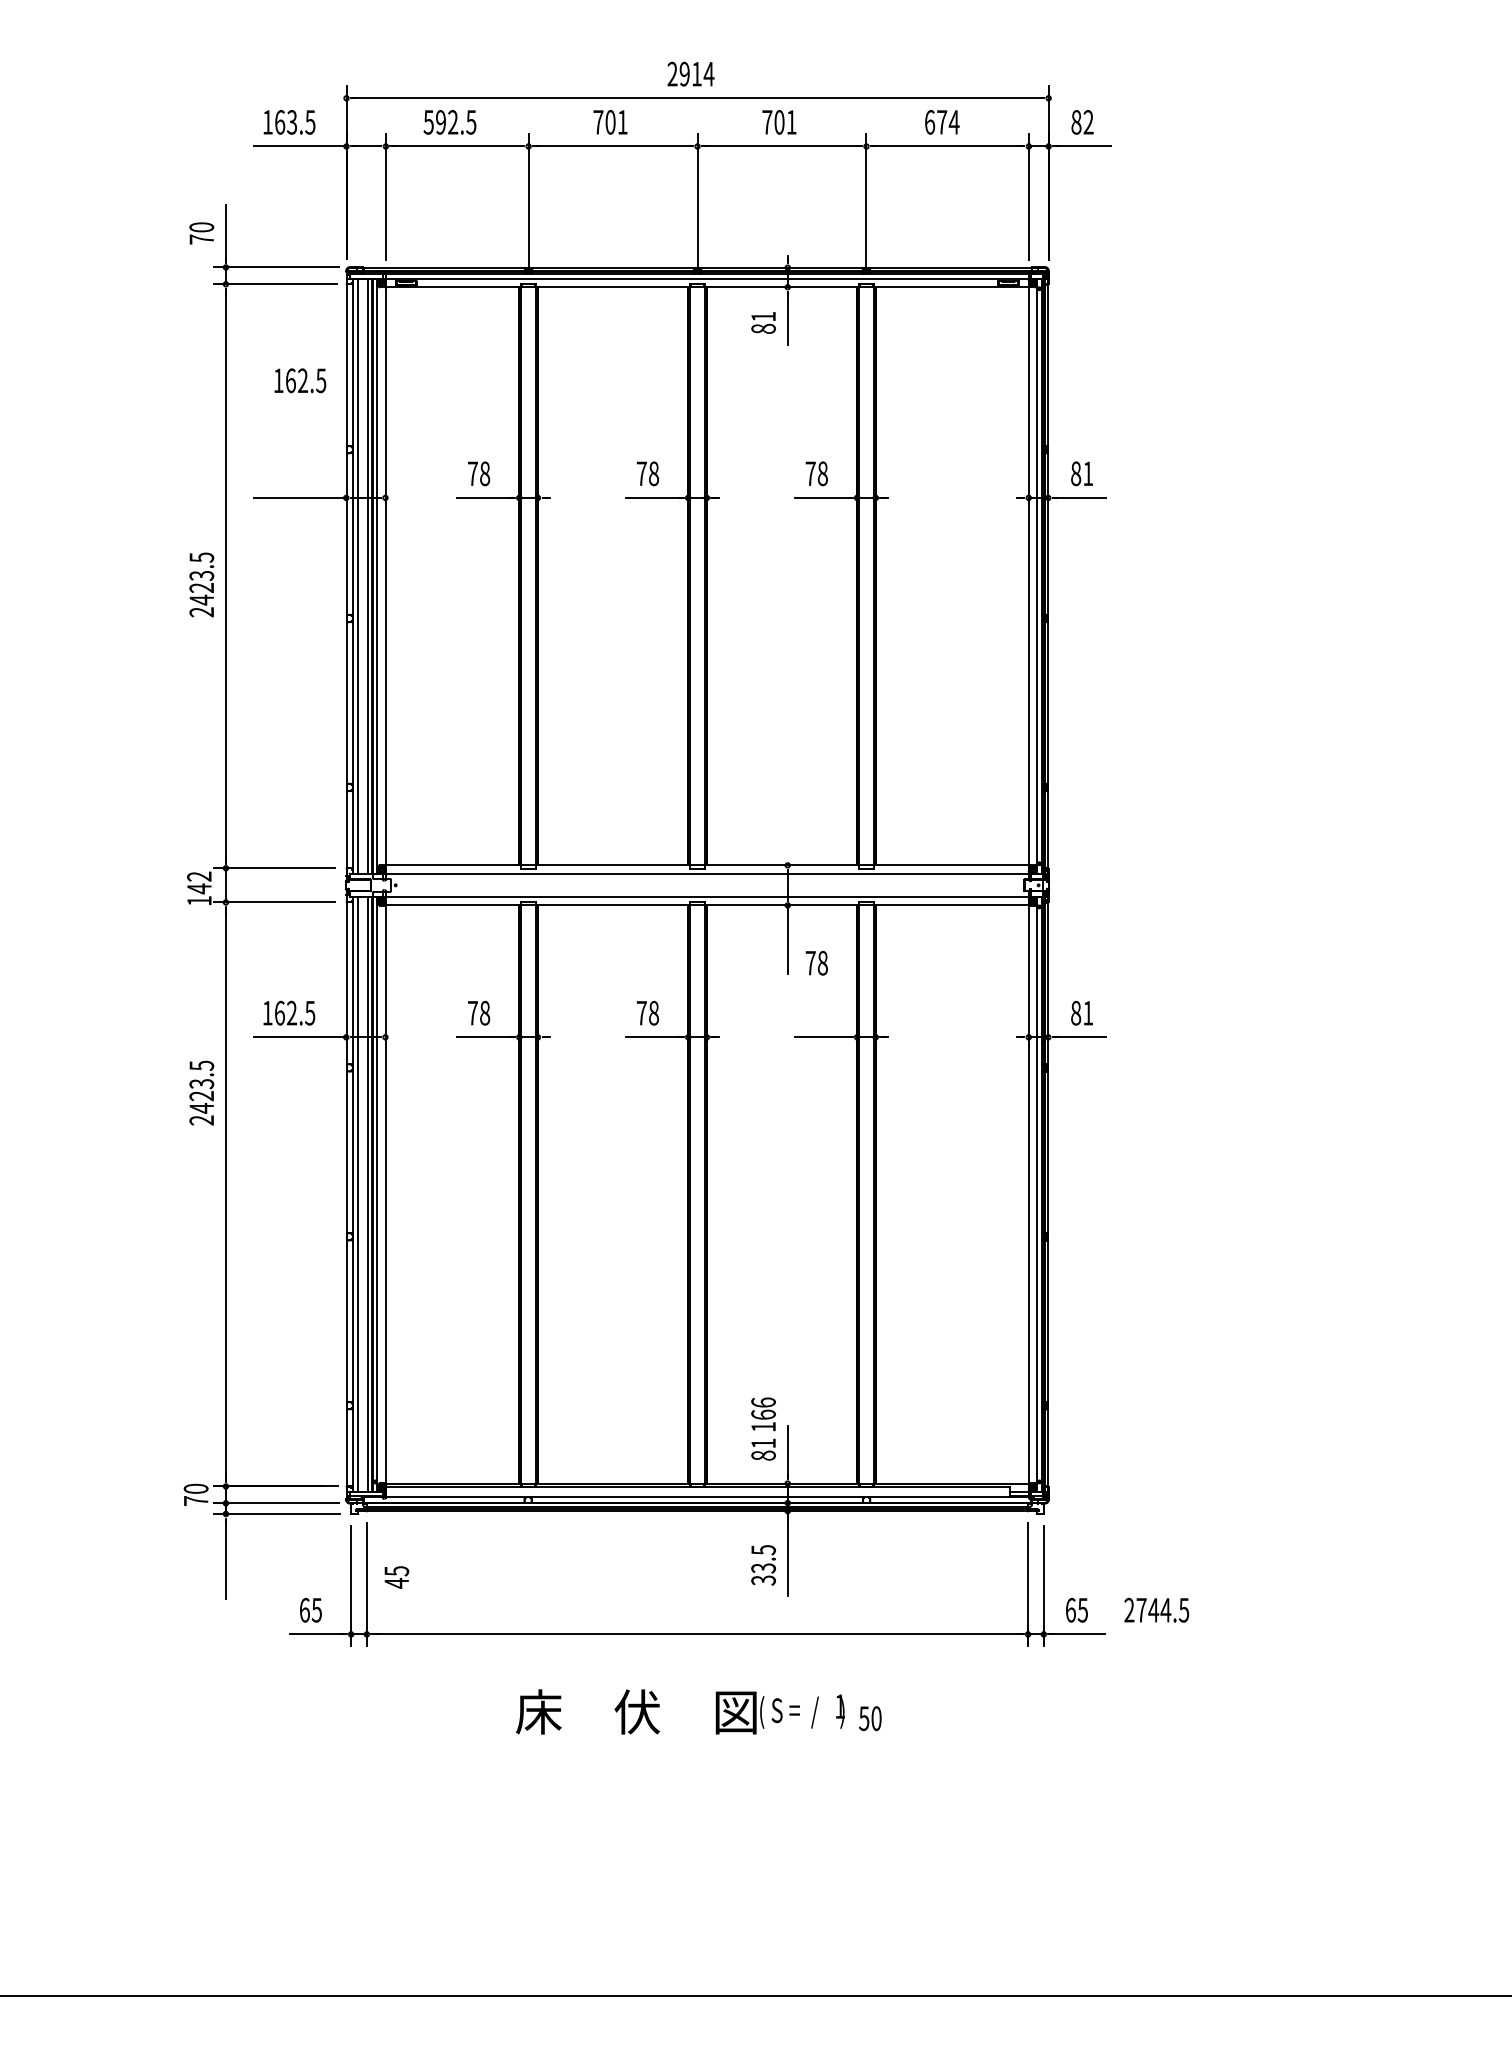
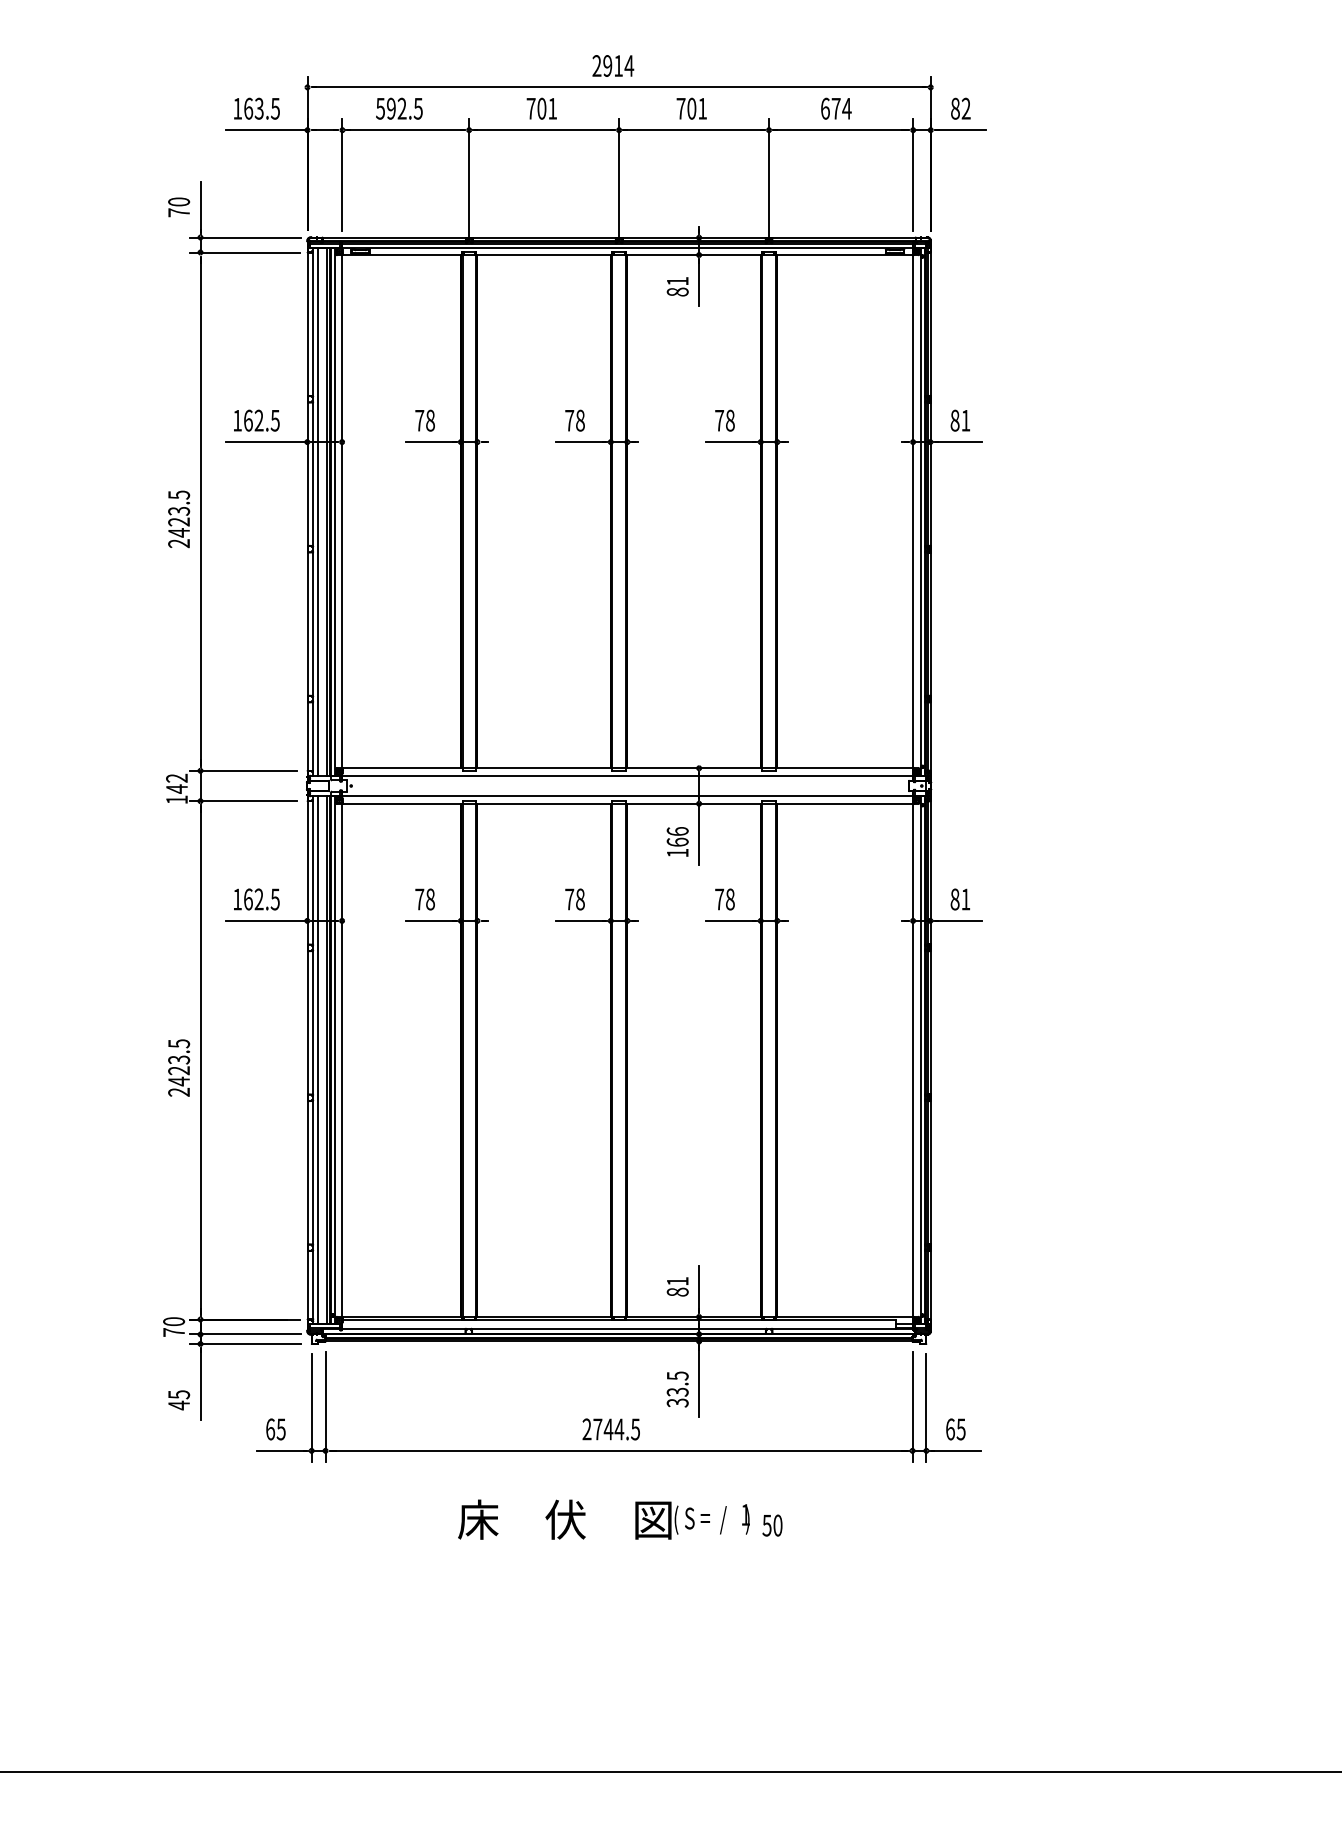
text: (300, 380) -> (256, 420), moved
text: (816, 962) -> (724, 898), moved
text: (201, 1092) -> (178, 1067), moved
text: (763, 1414) -> (677, 842), moved
text: (396, 1577) -> (178, 1400), moved
text: (1156, 1610) -> (611, 1429), moved

